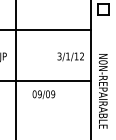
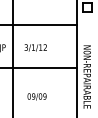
text: (70, 56) -> (35, 47), moved
text: (43, 94) -> (36, 96), moved

